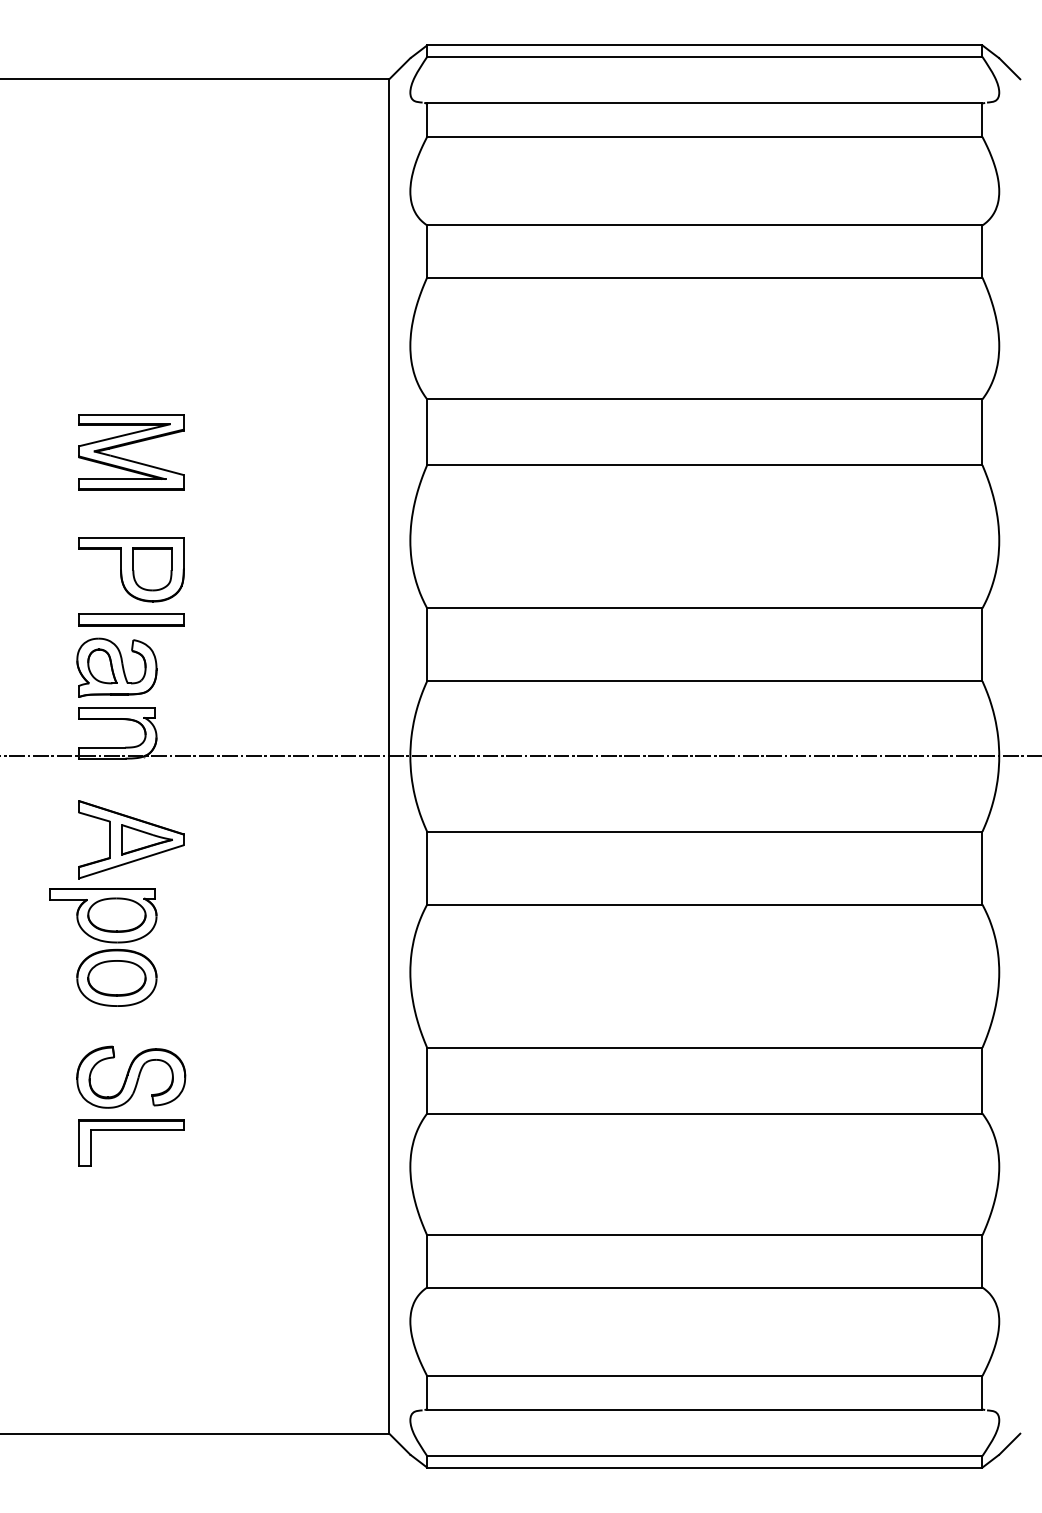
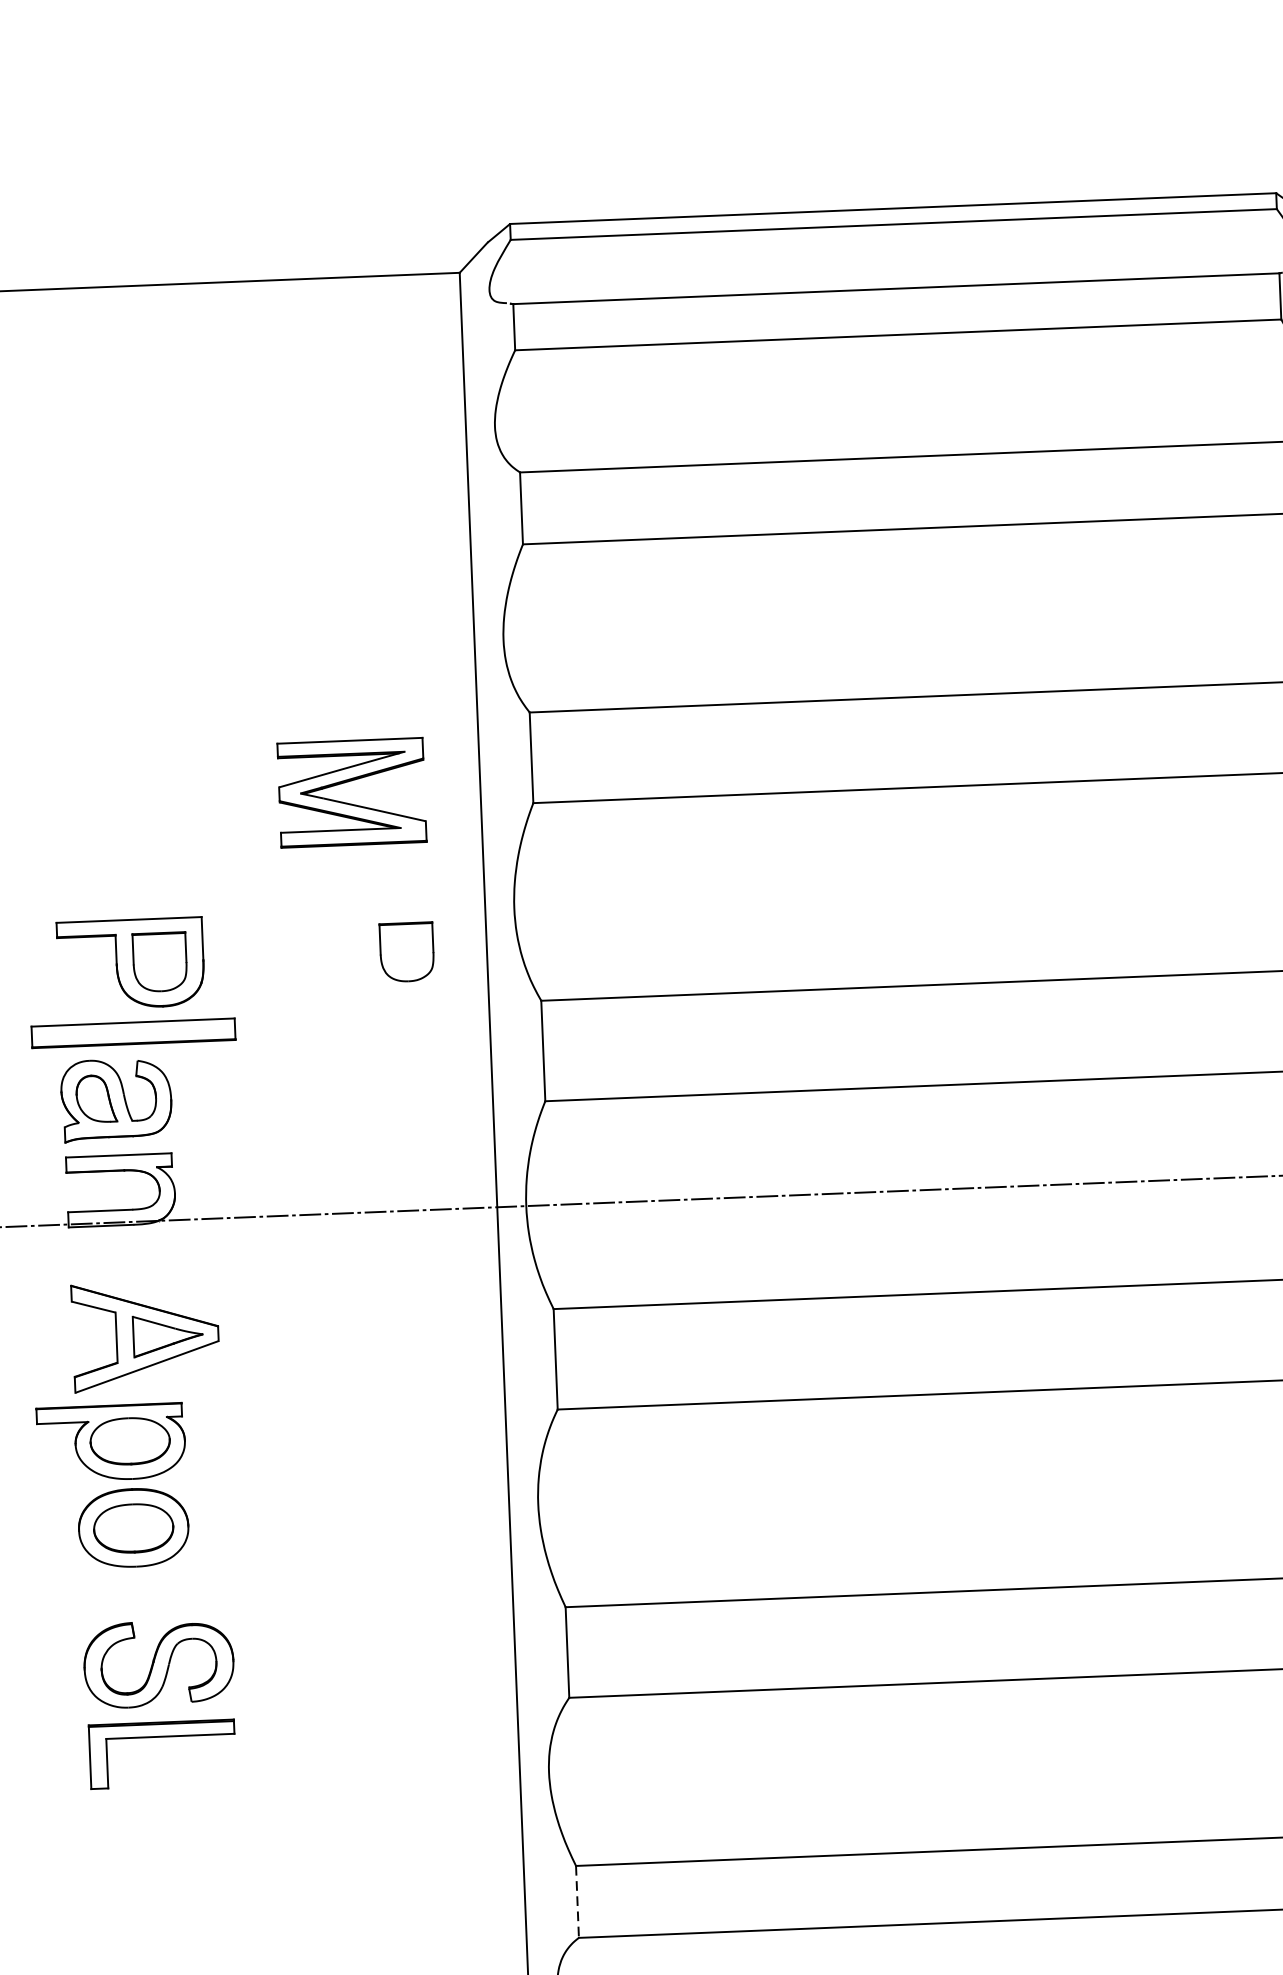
part: (129, 459) -> (349, 802), moved
part: (331, 569) -> (407, 952), added
part: (131, 619) -> (133, 1032), size x1.4
line: (427, 1261) -> (577, 1901), solid -> dashed

